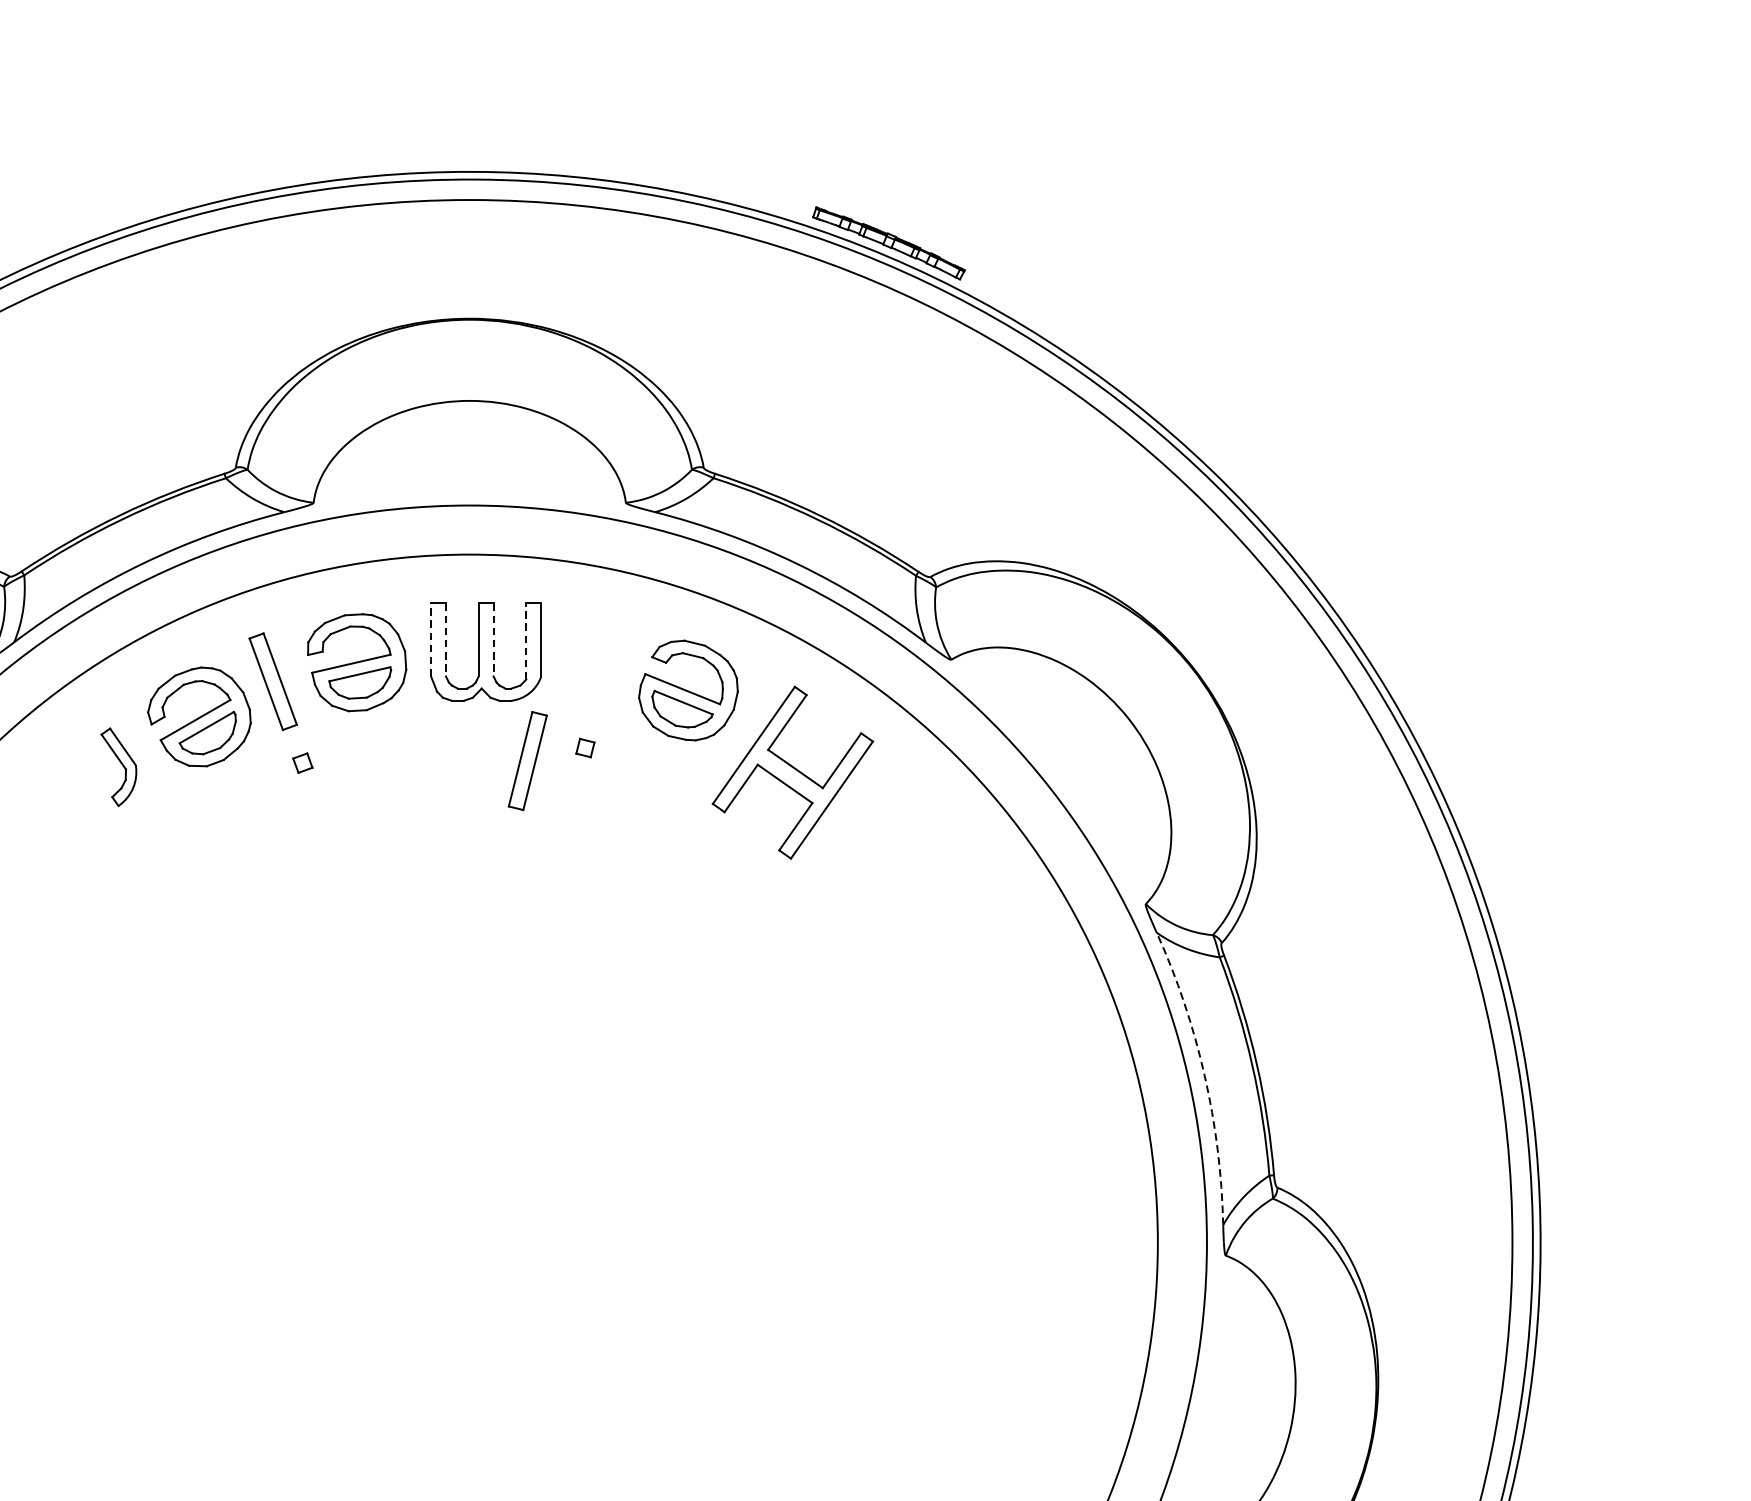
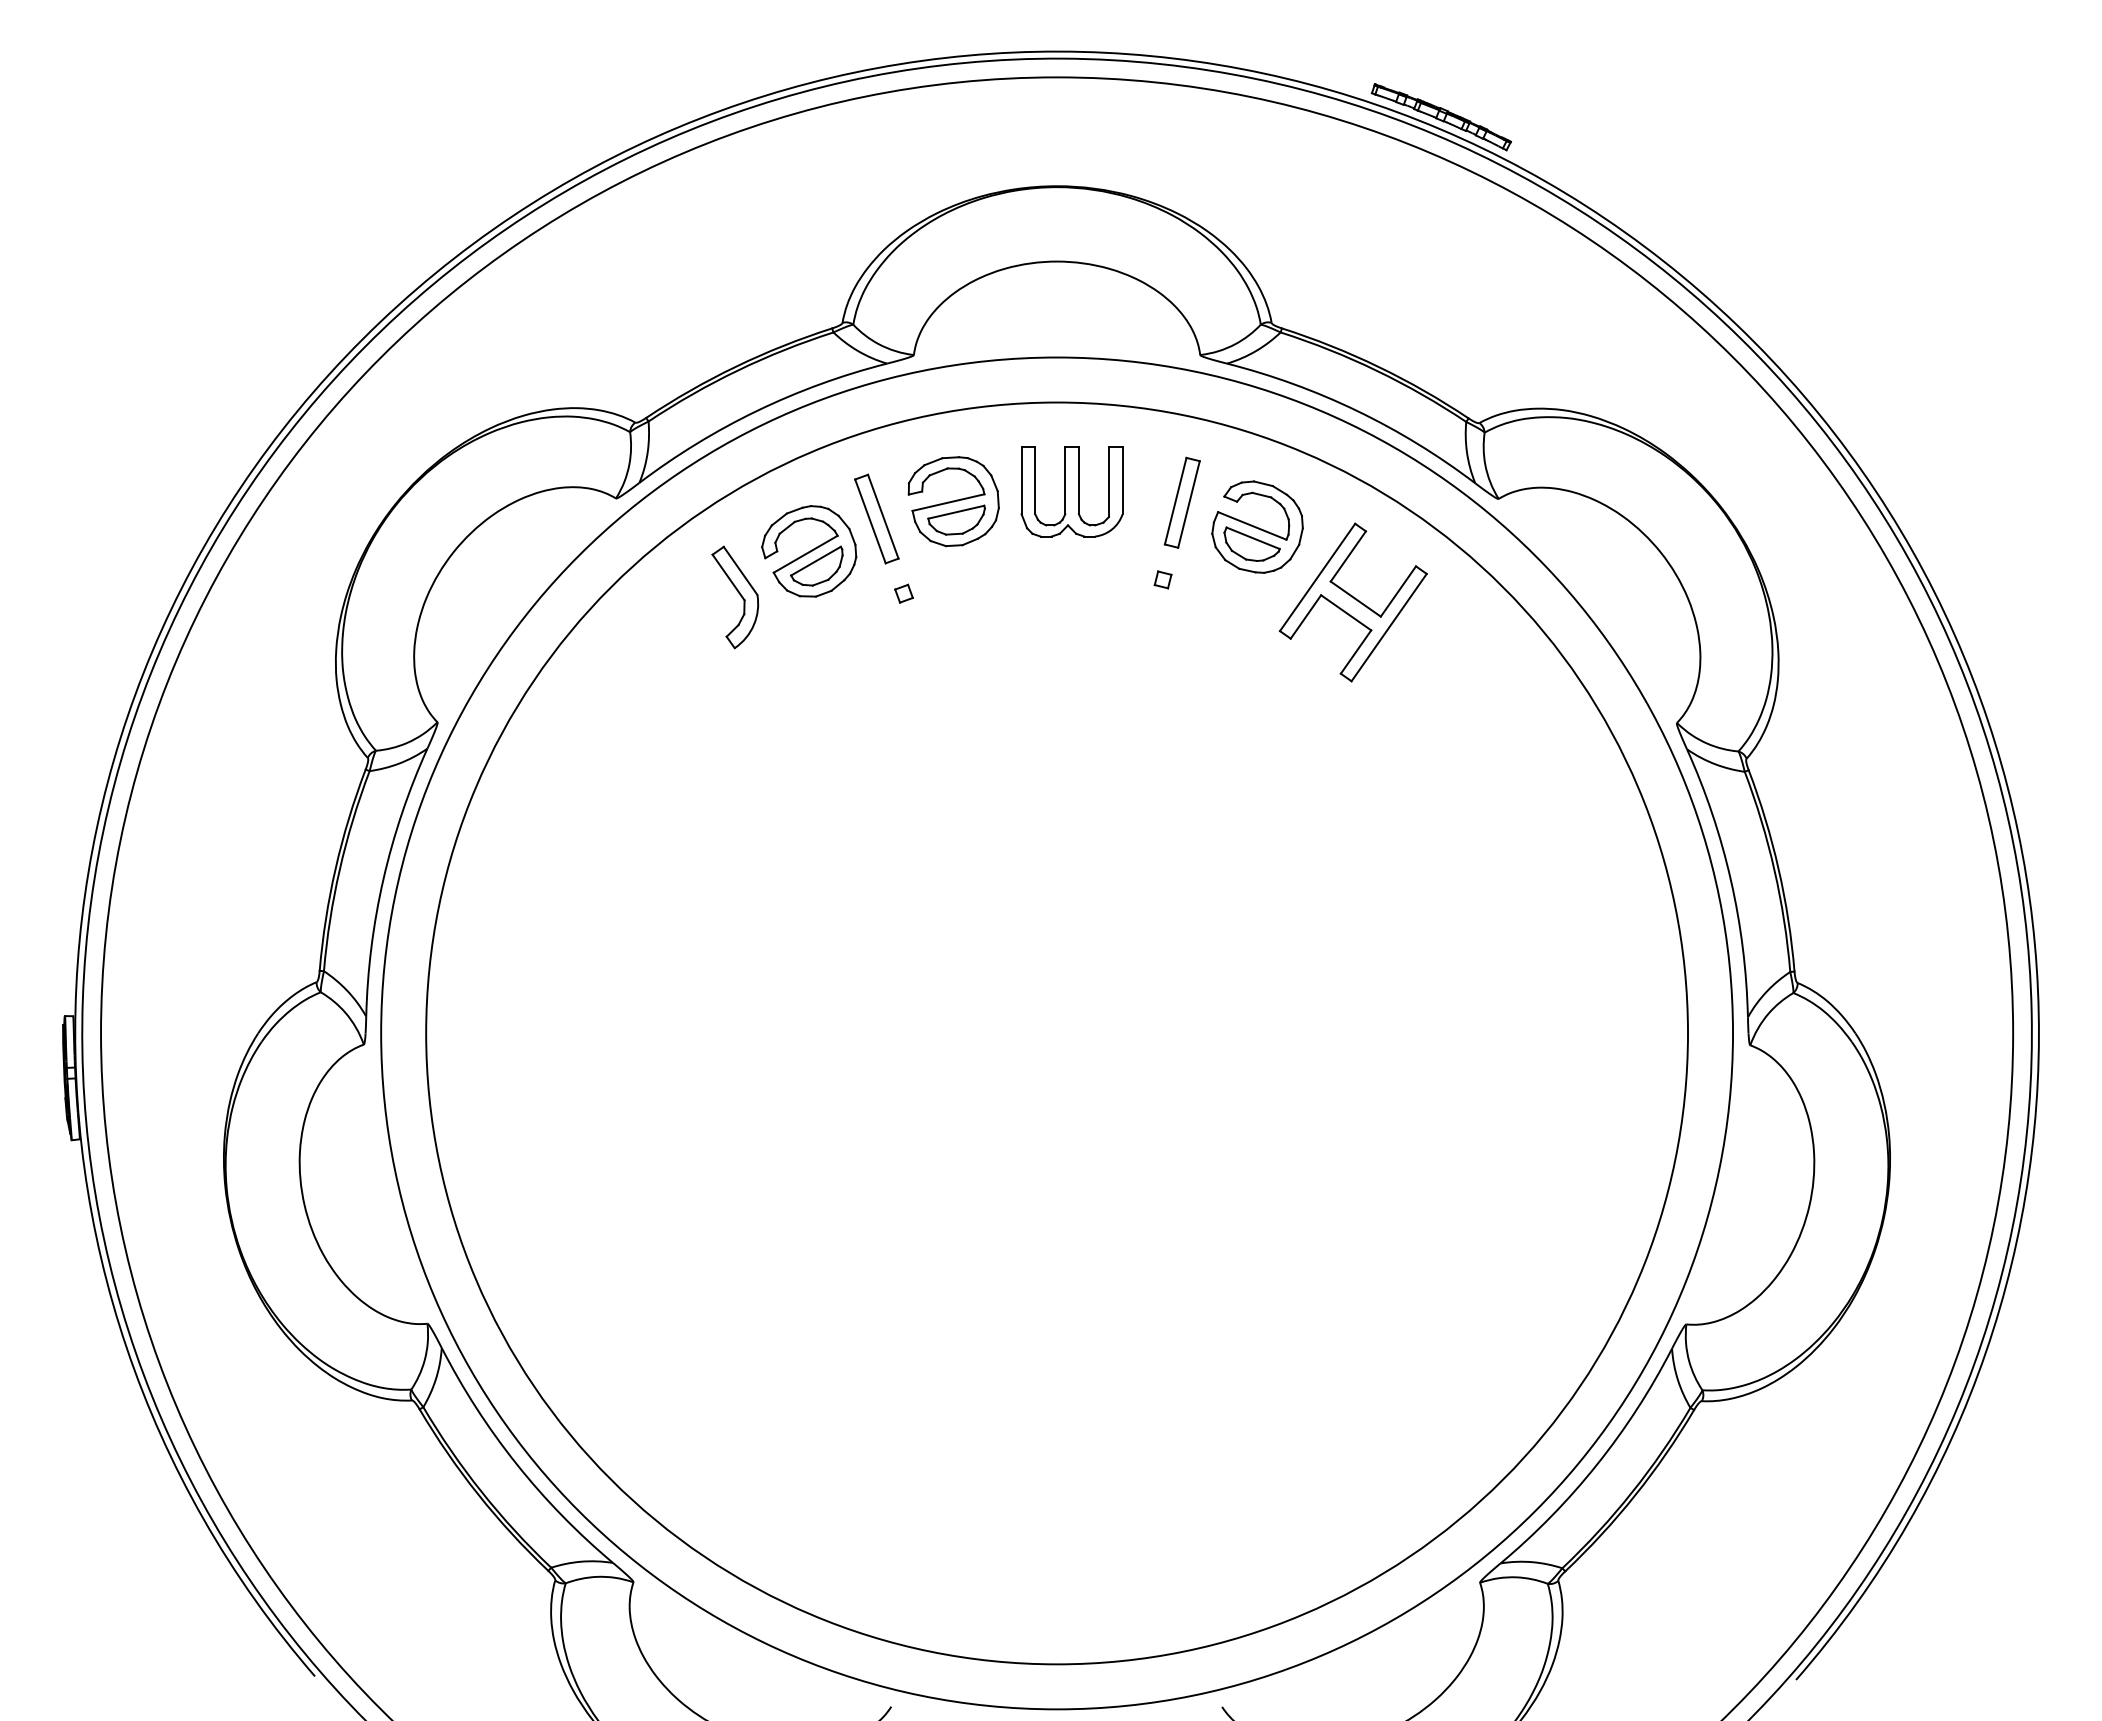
line: (430, 639) -> (1021, 480), dashed -> solid
line: (446, 640) -> (1035, 481), dashed -> solid
line: (493, 640) -> (1078, 481), dashed -> solid
line: (525, 641) -> (1108, 482), dashed -> solid
part: (526, 760) -> (1181, 502), moved
part: (119, 767) -> (735, 597), size x1.43
arc: (1204, 1075) -> (1730, 880), dashed -> solid

